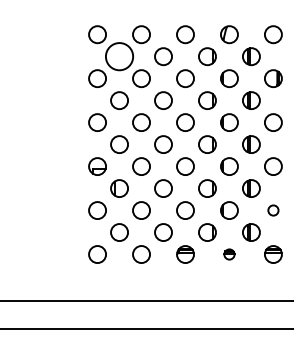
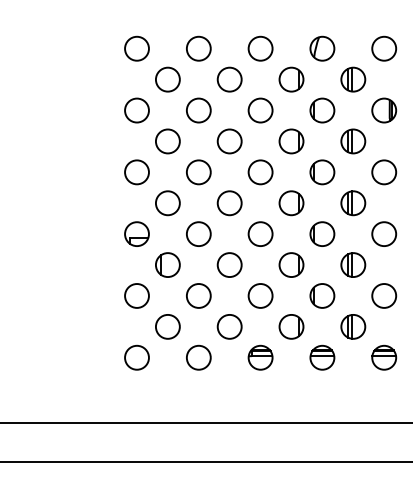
circle: (119, 56) -> (167, 79), size x0.62
circle: (273, 210) -> (384, 295), size x1.67
part: (229, 254) -> (322, 357), size x1.67

